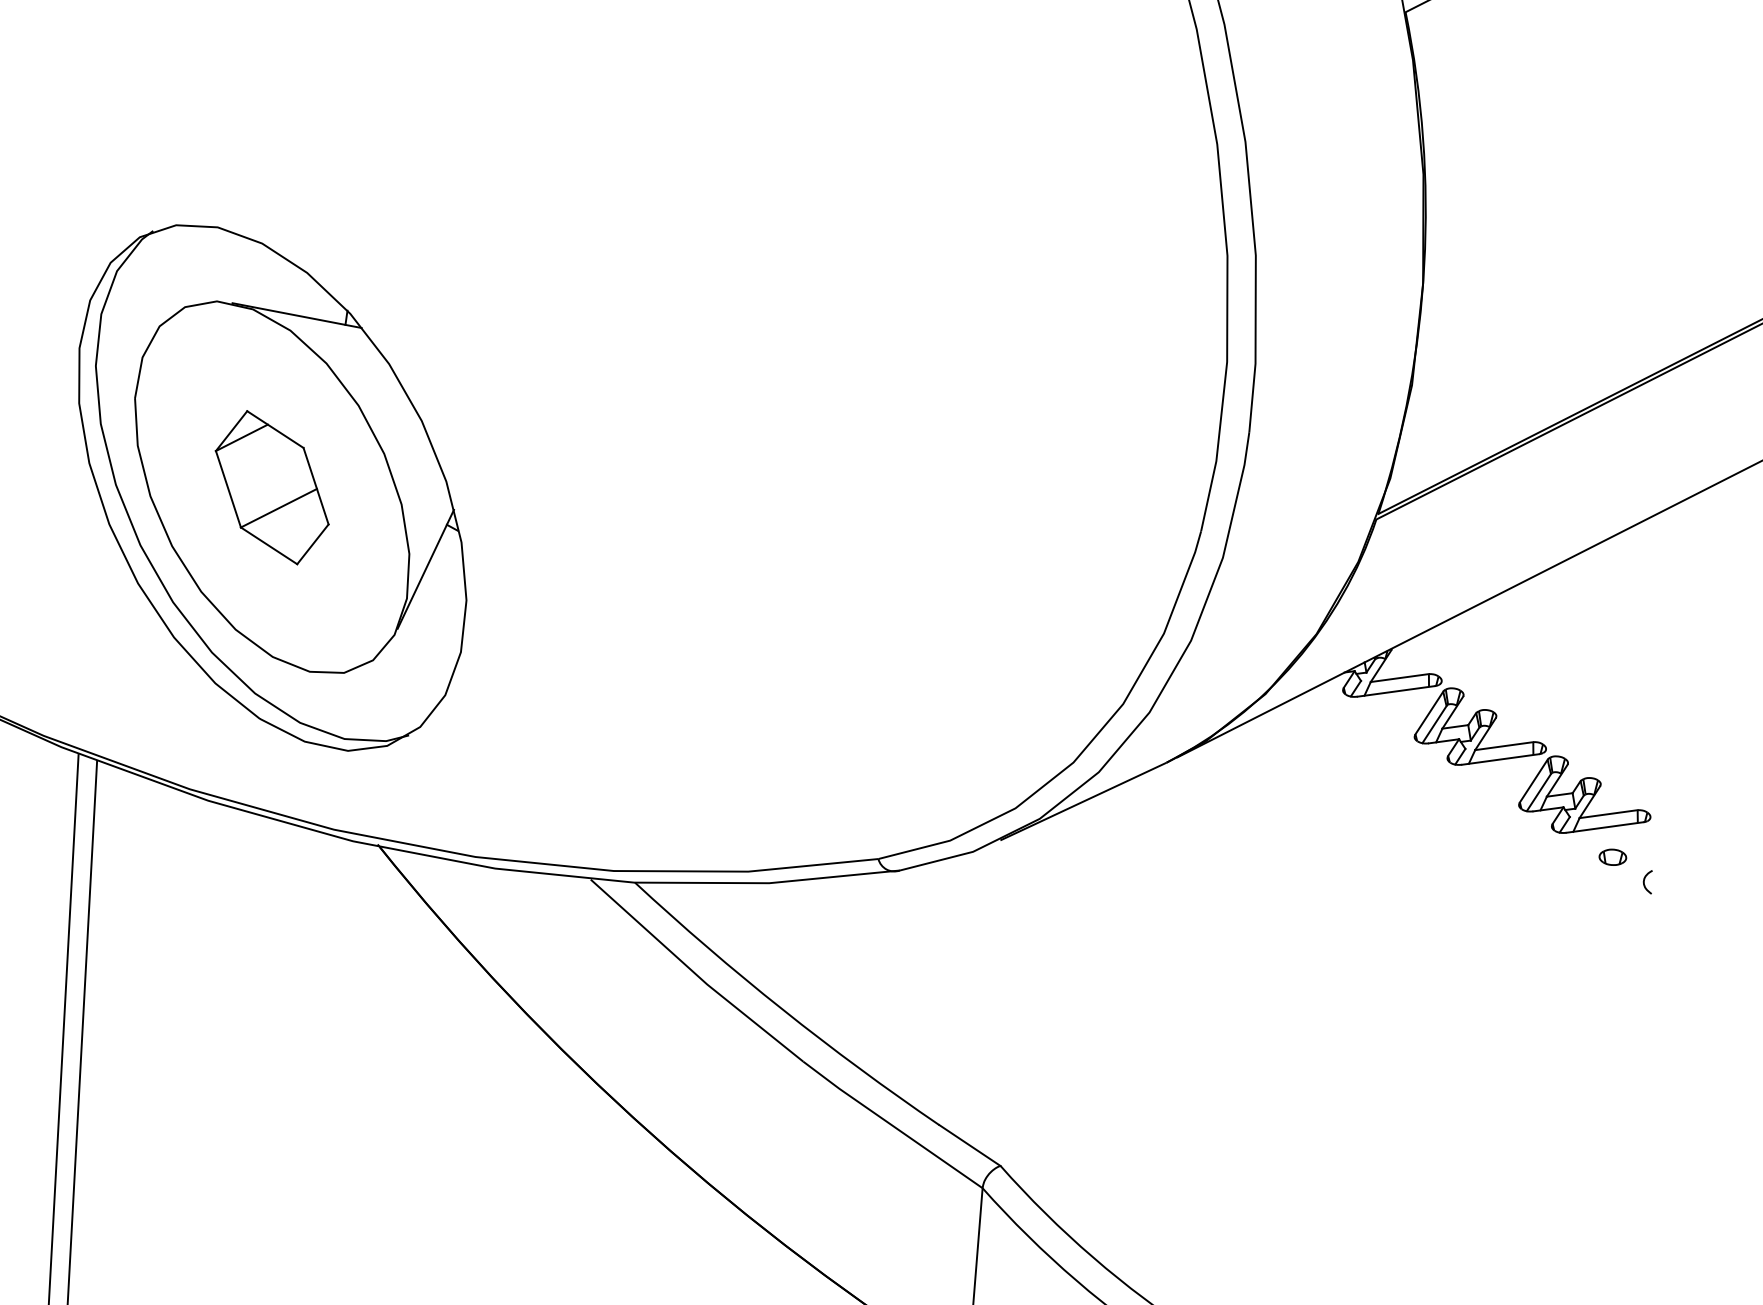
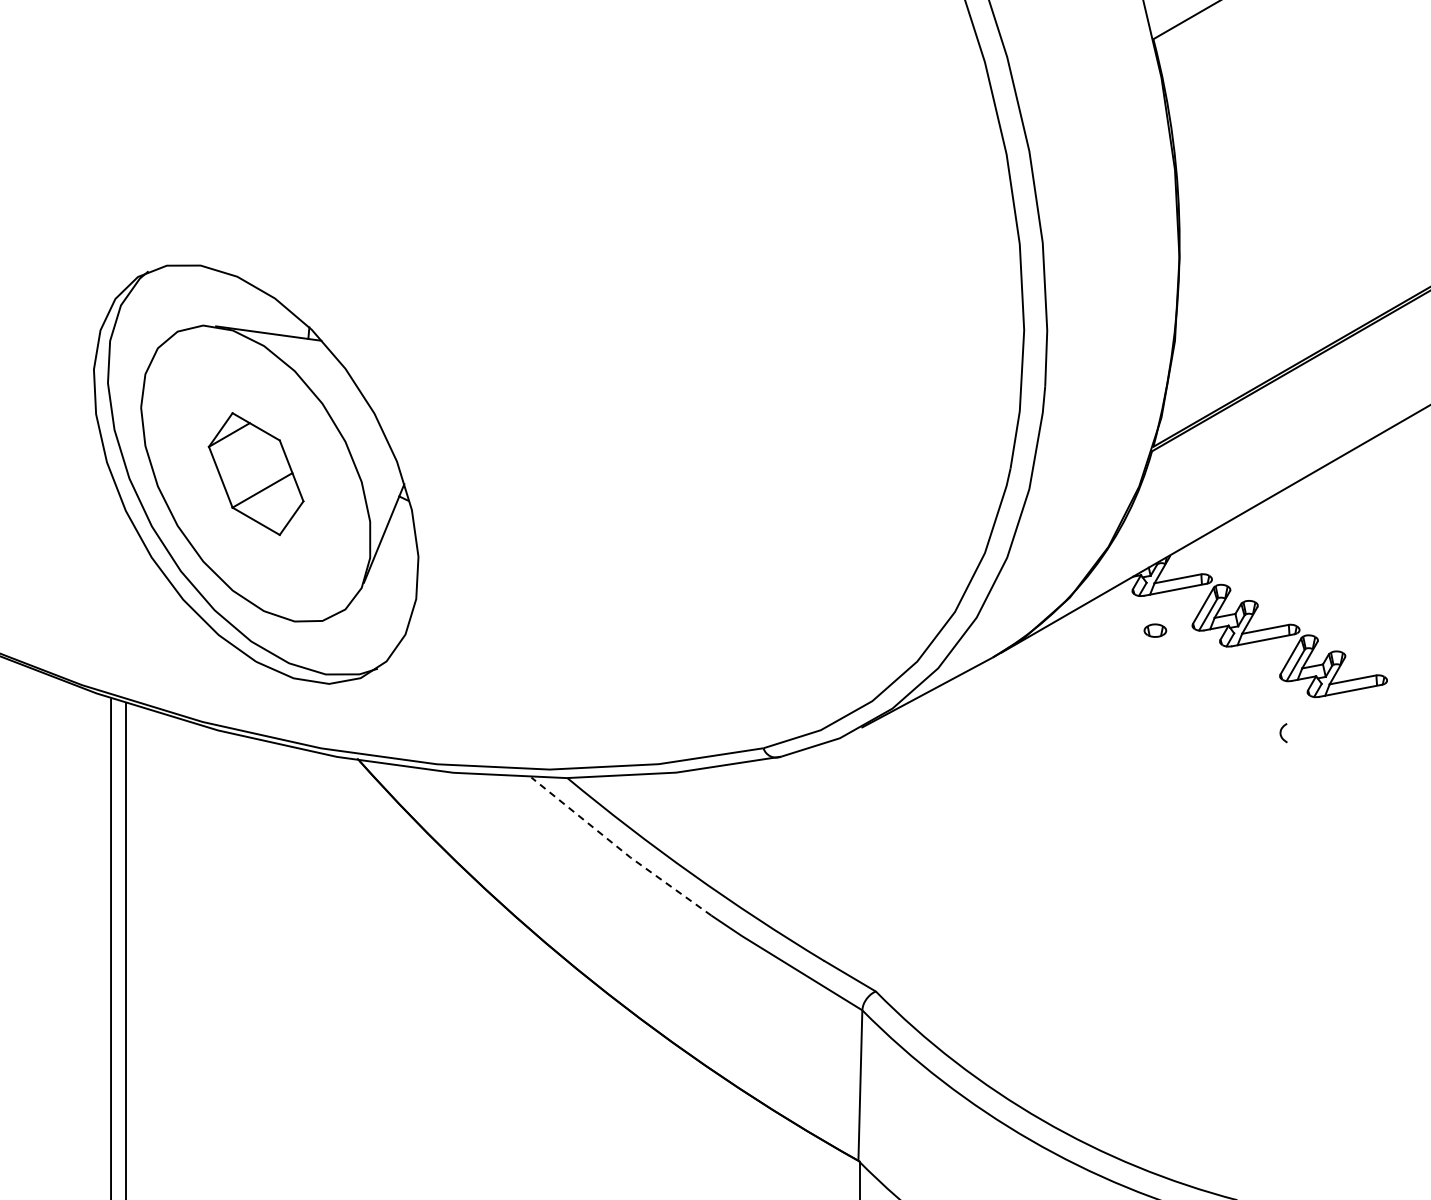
part: (1613, 857) -> (1155, 630), moved
curve: (1645, 882) -> (1281, 733), moved
line: (694, 972) -> (619, 848), solid -> dashed

